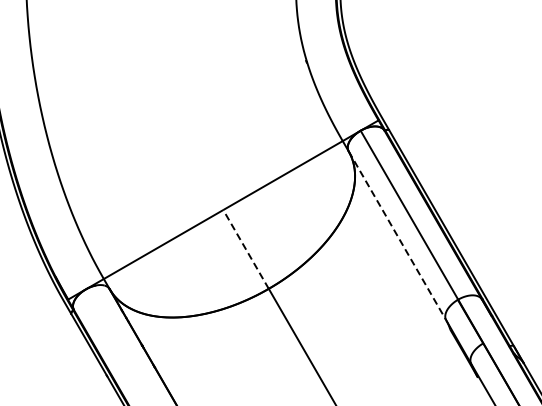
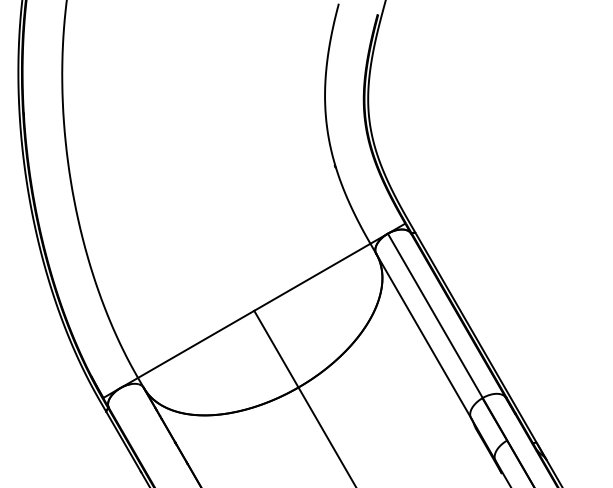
line: (397, 235) -> (423, 335), dashed -> solid
line: (246, 248) -> (276, 348), dashed -> solid

